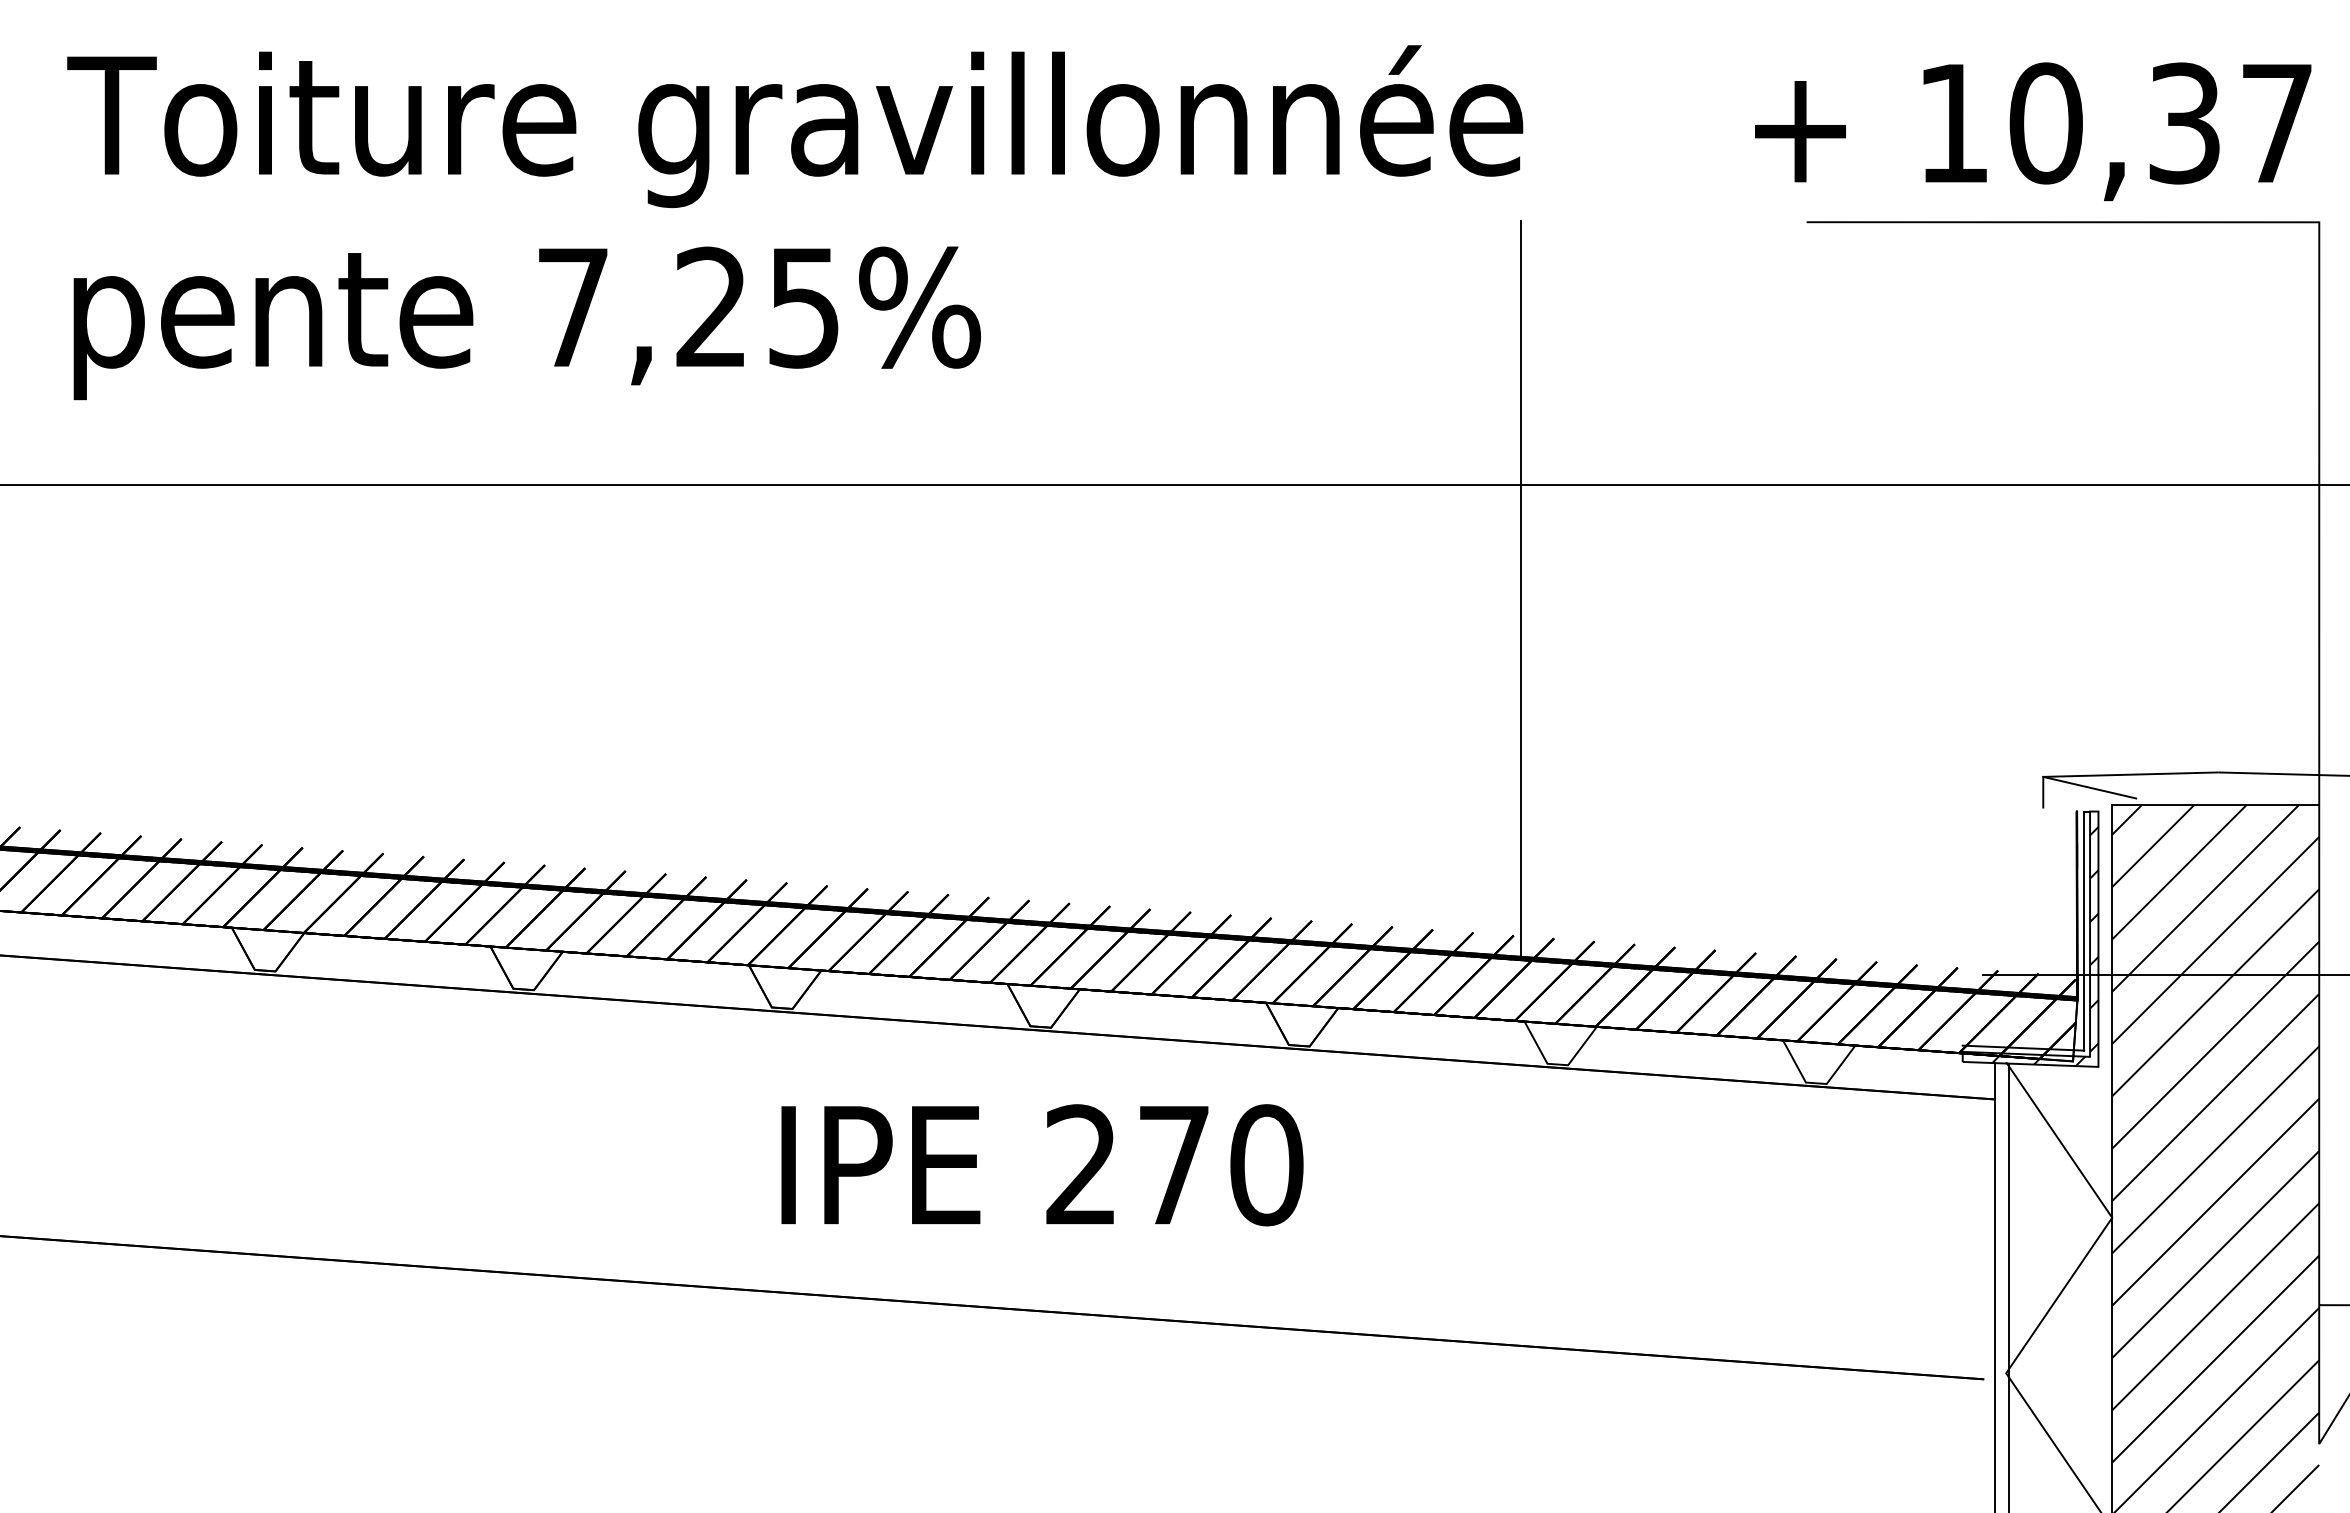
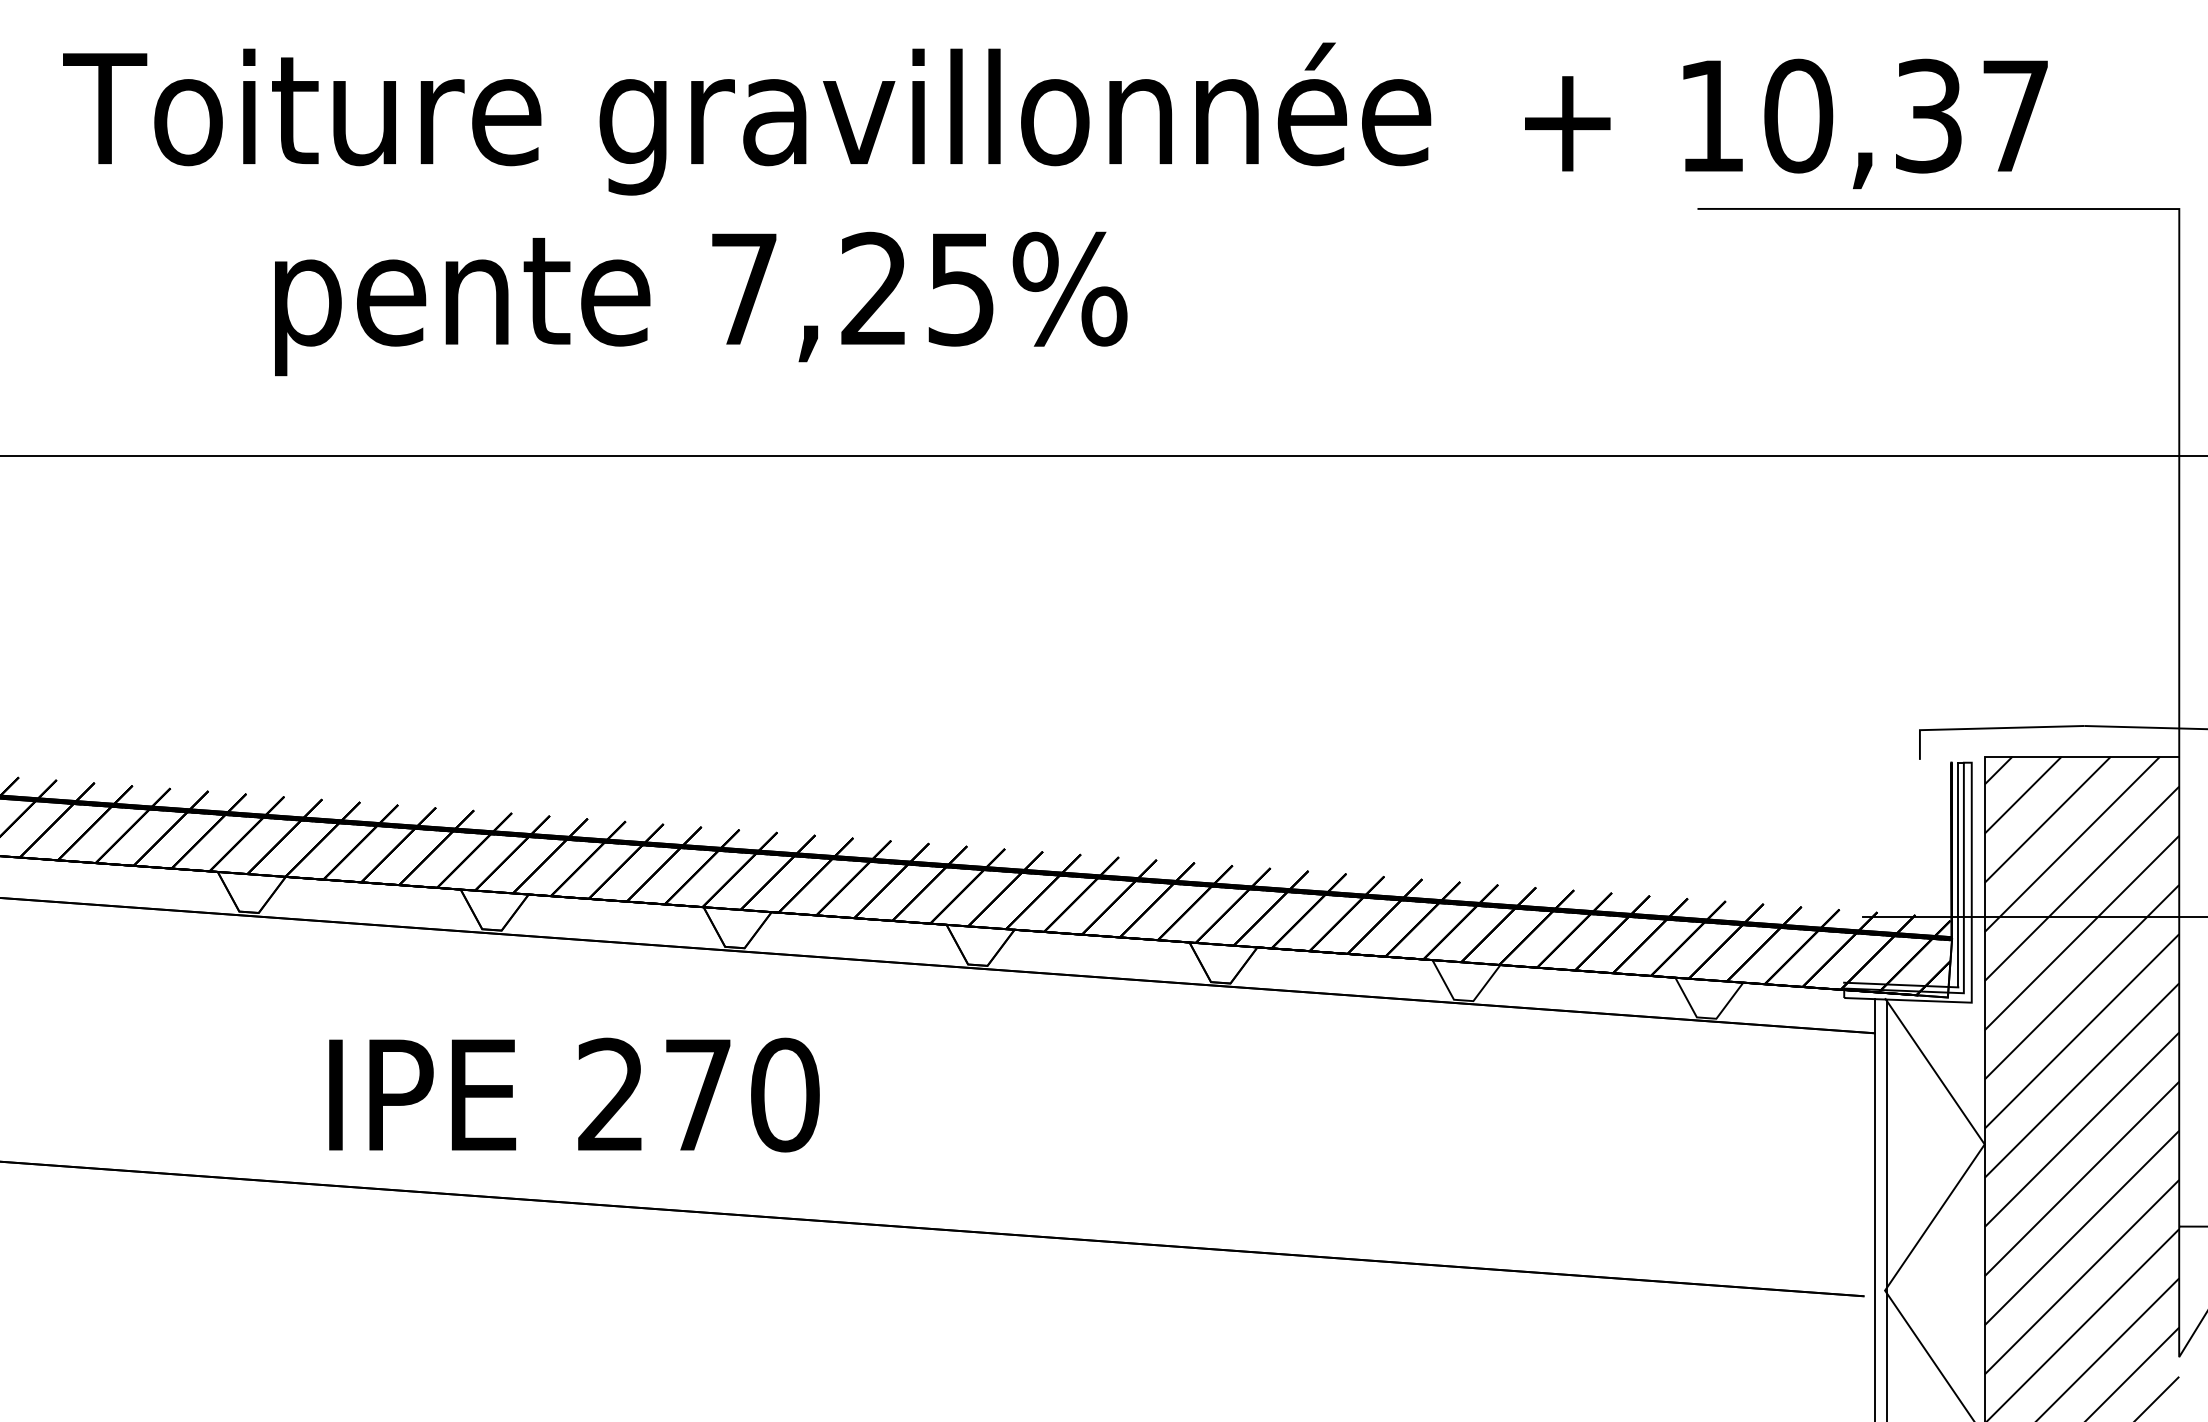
text: (2033, 131) -> (1786, 123), moved
text: (526, 323) -> (700, 304), moved
line: (1521, 590) -> (1429, 555), removed
line: (2089, 787) -> (1963, 740), removed
hatch: (2045, 946) -> (1922, 889), removed
text: (1042, 1165) -> (574, 1095), moved

